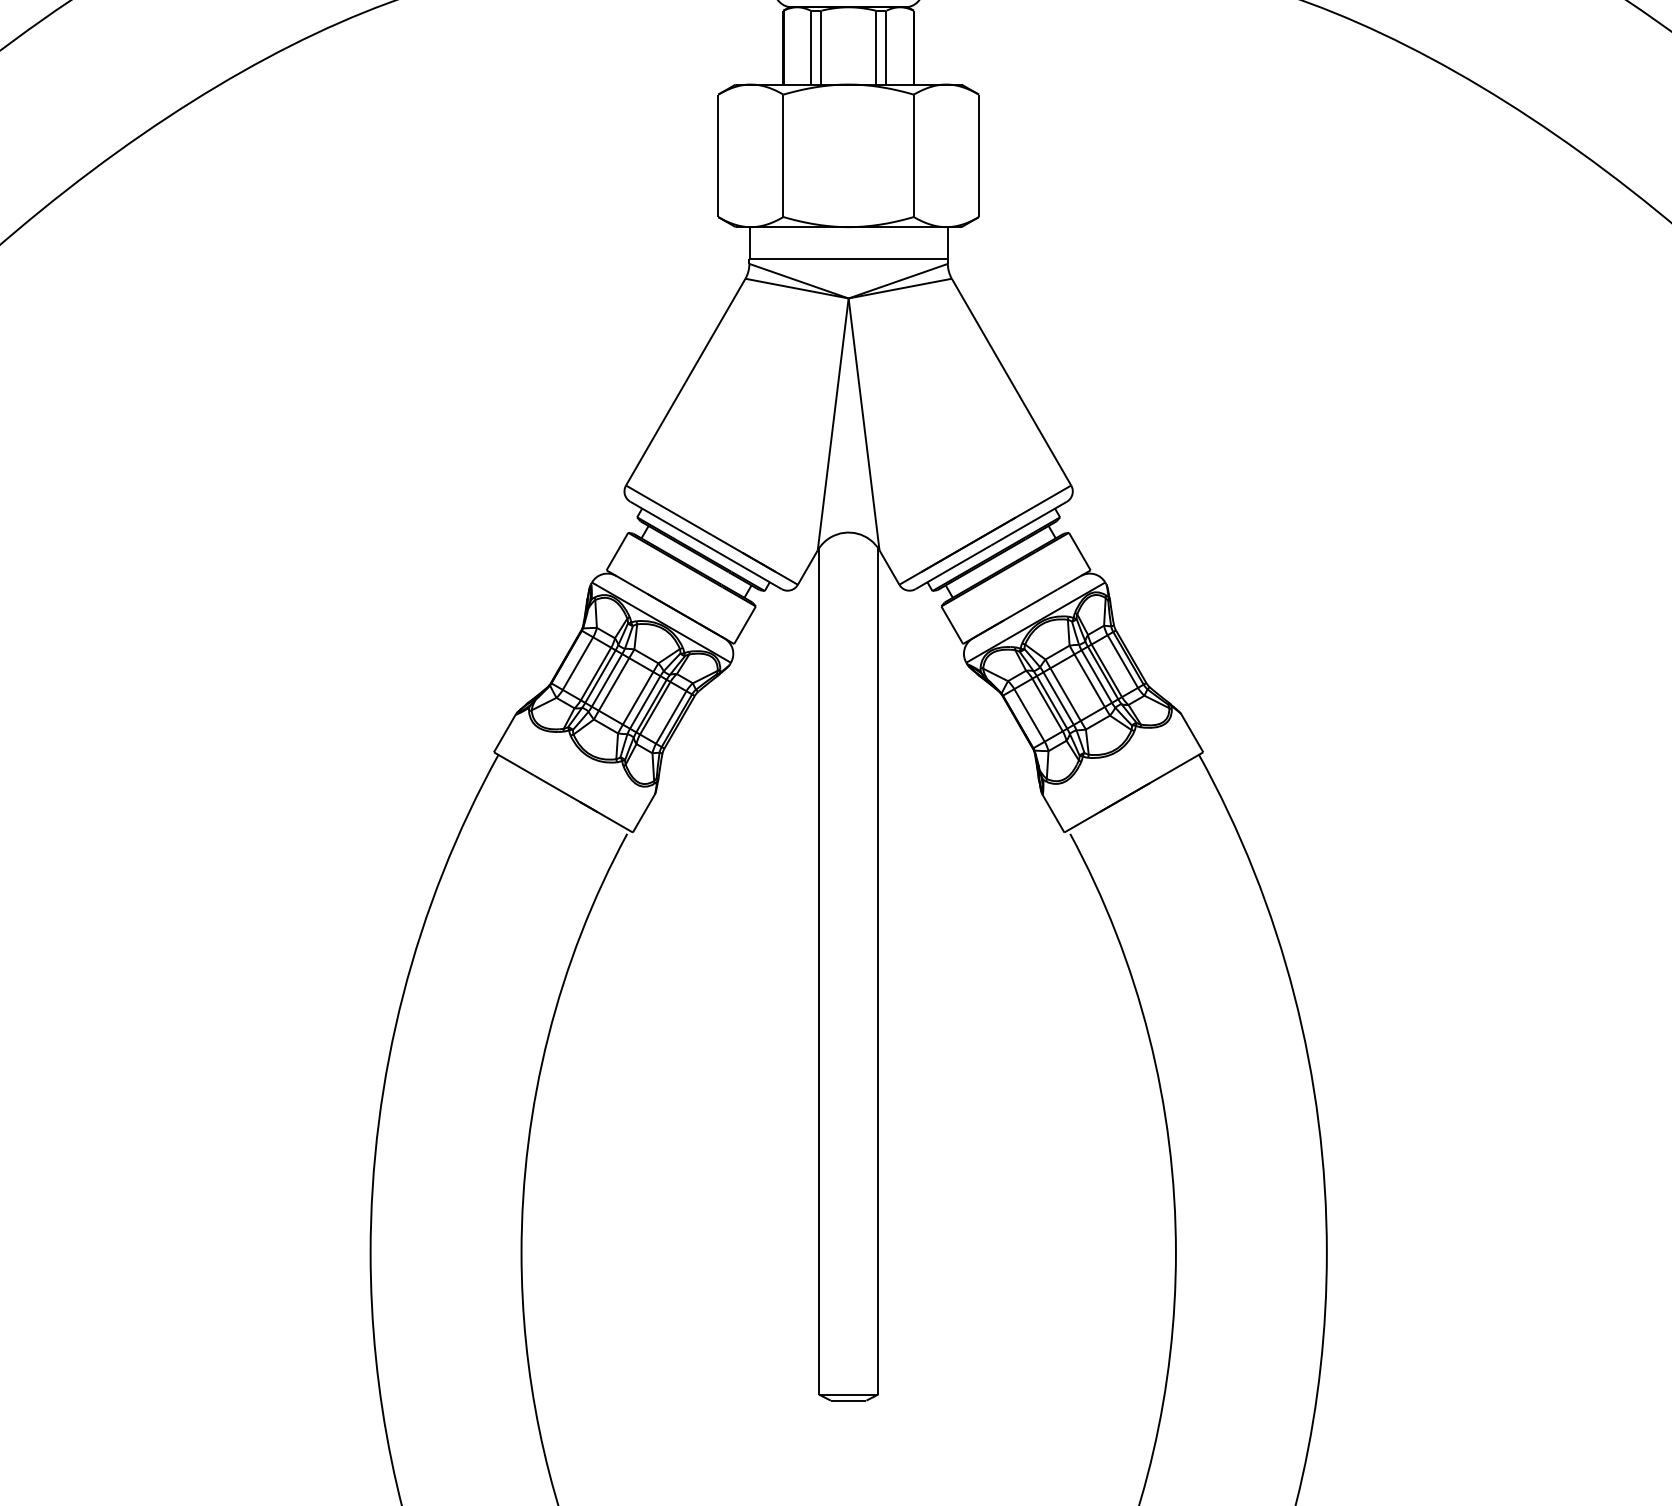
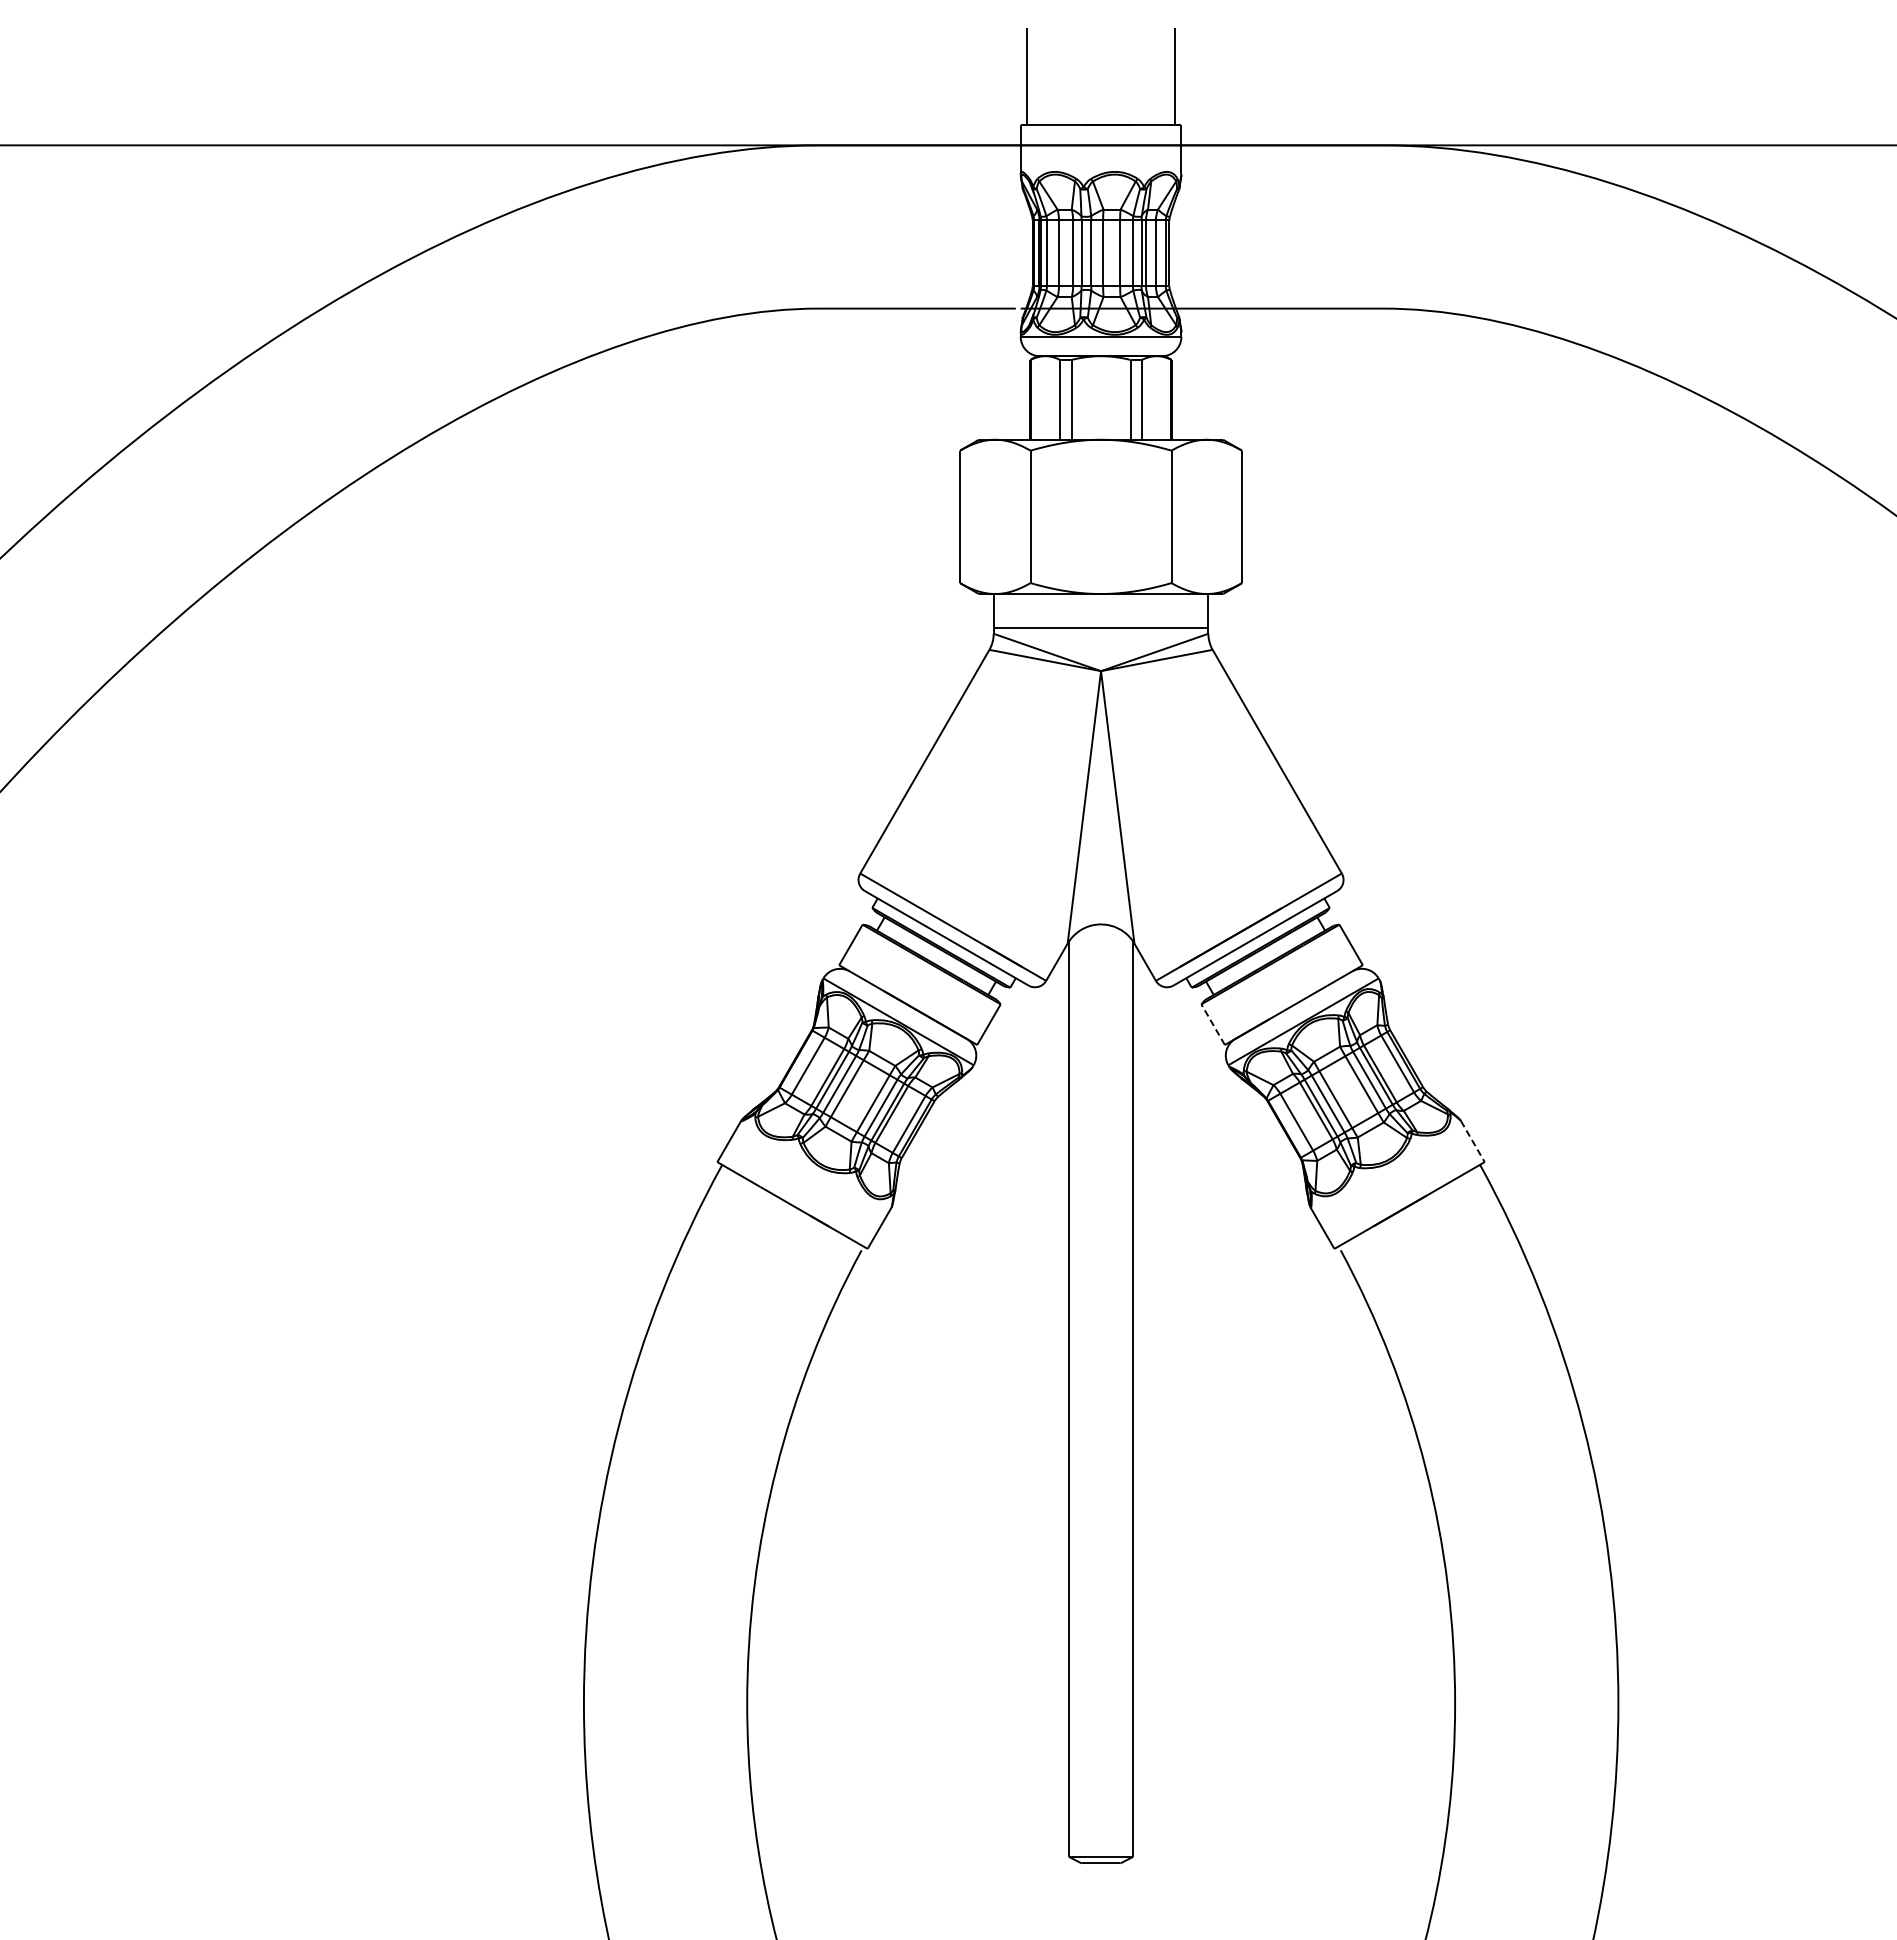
line: (951, 625) -> (1212, 1024), solid -> dashed
line: (1192, 733) -> (1472, 1141), solid -> dashed

